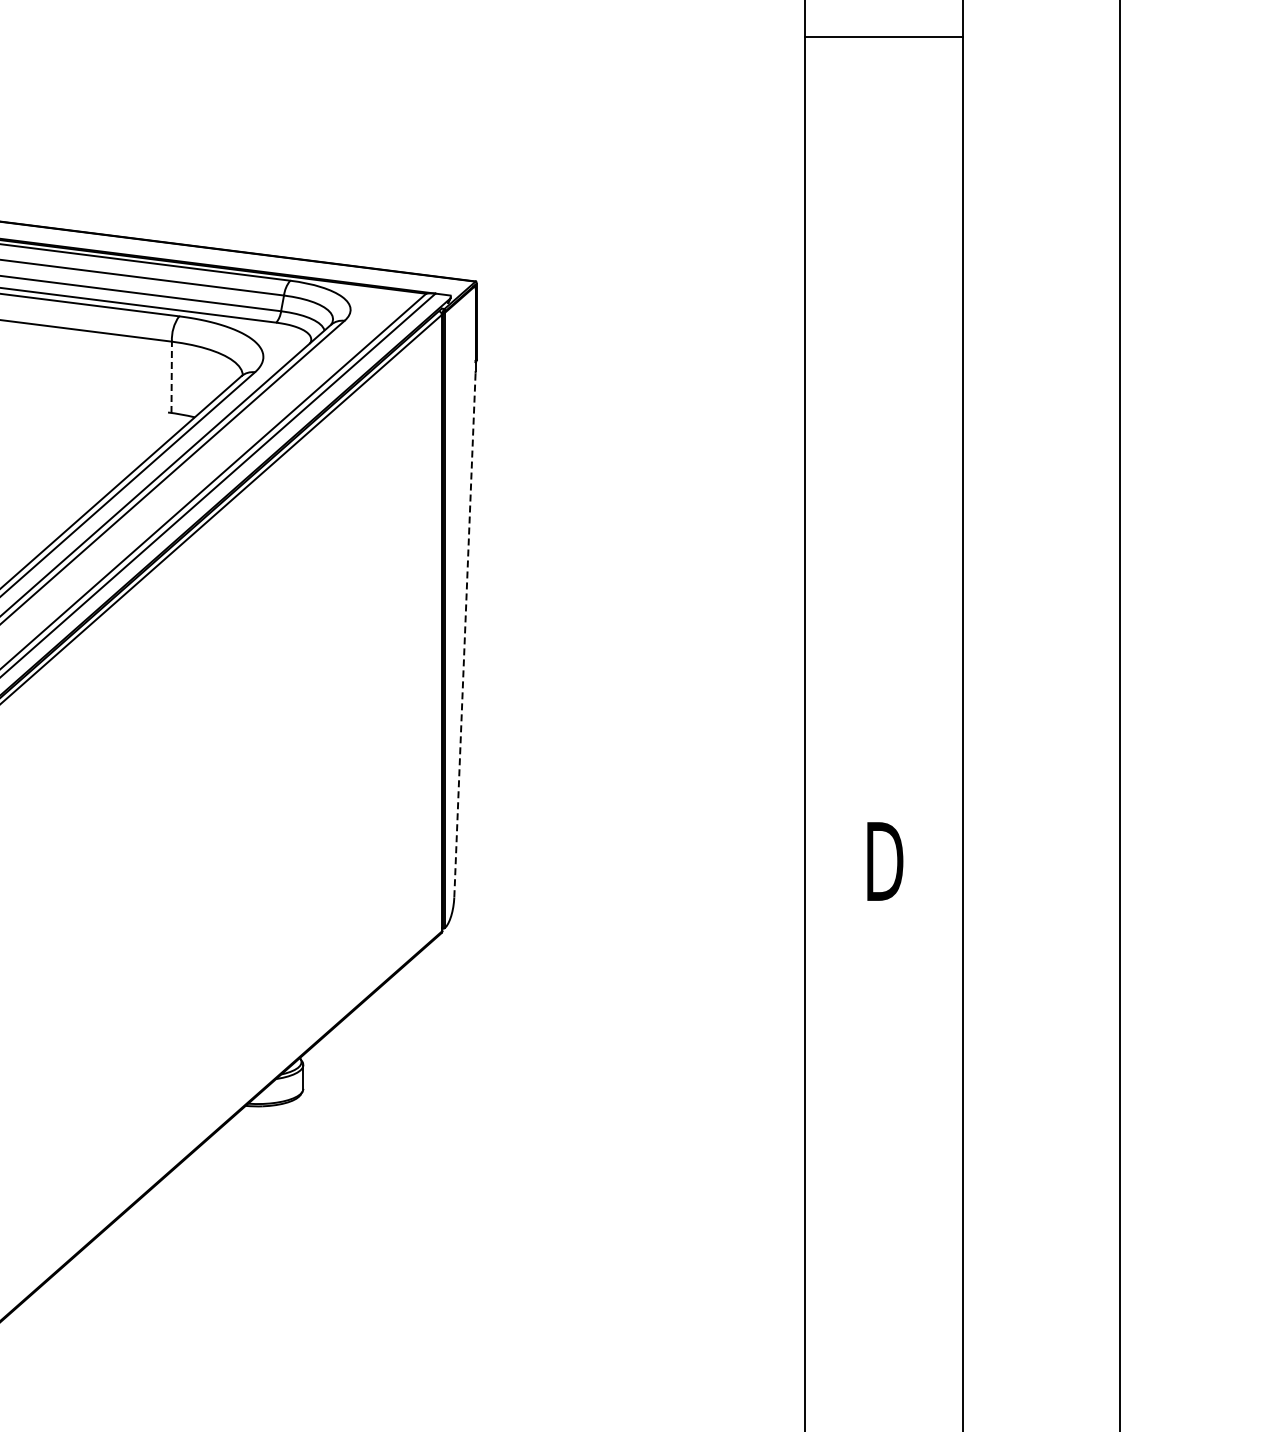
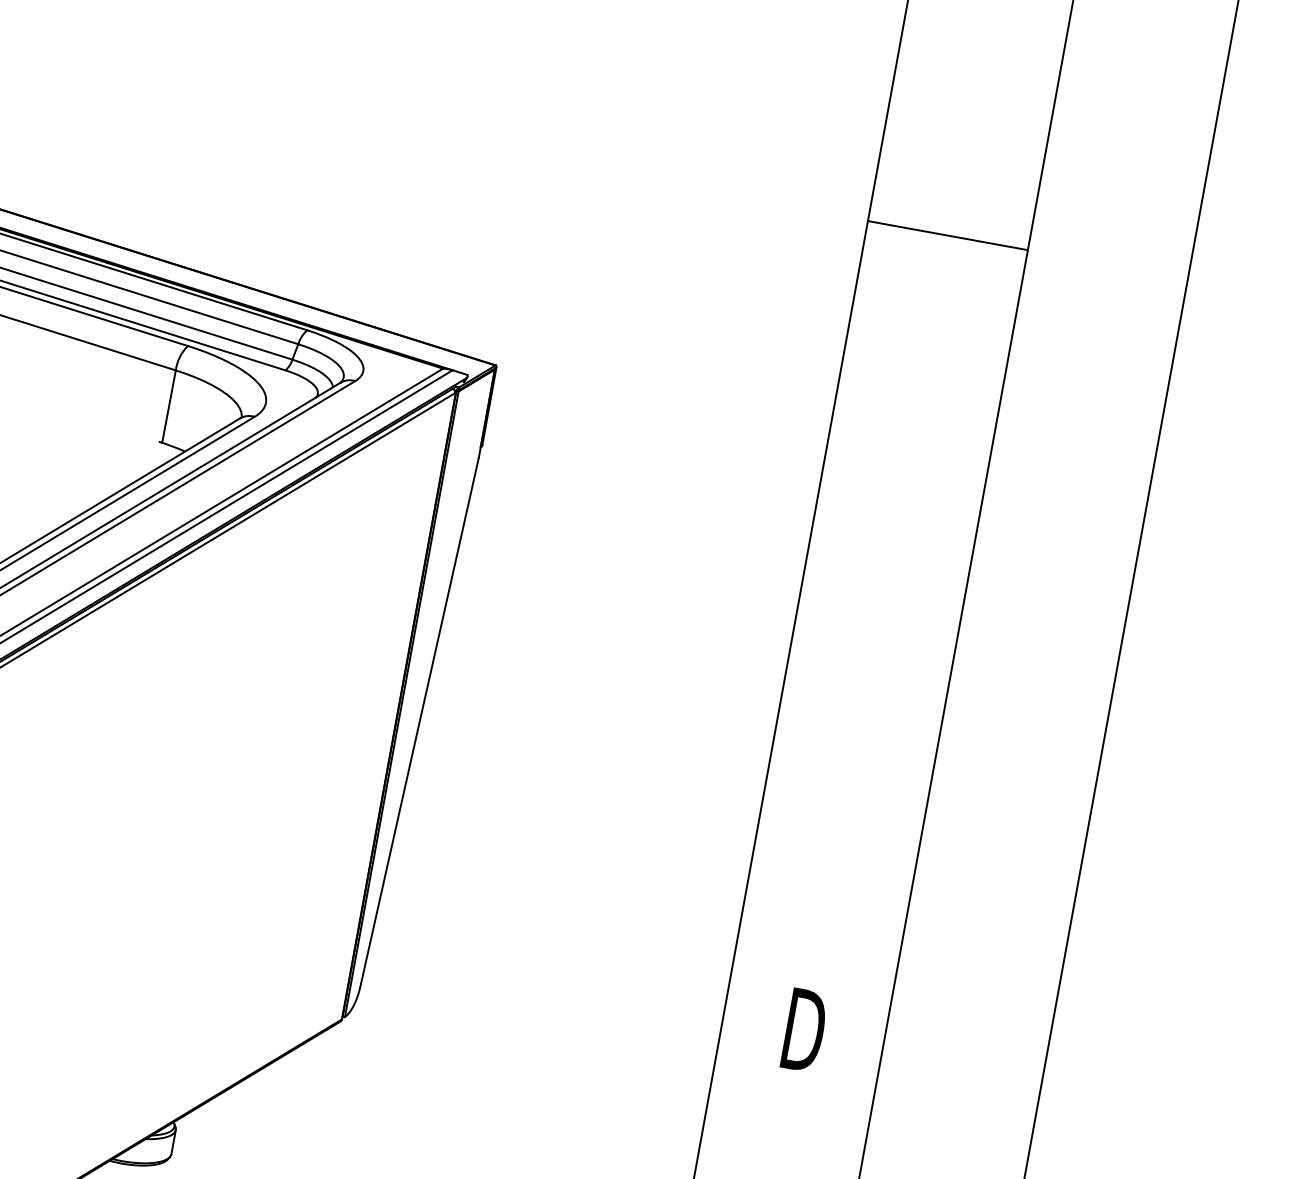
line: (883, 36) -> (947, 235), moved
line: (171, 377) -> (168, 406), dashed -> solid
line: (464, 636) -> (418, 724), dashed -> solid

